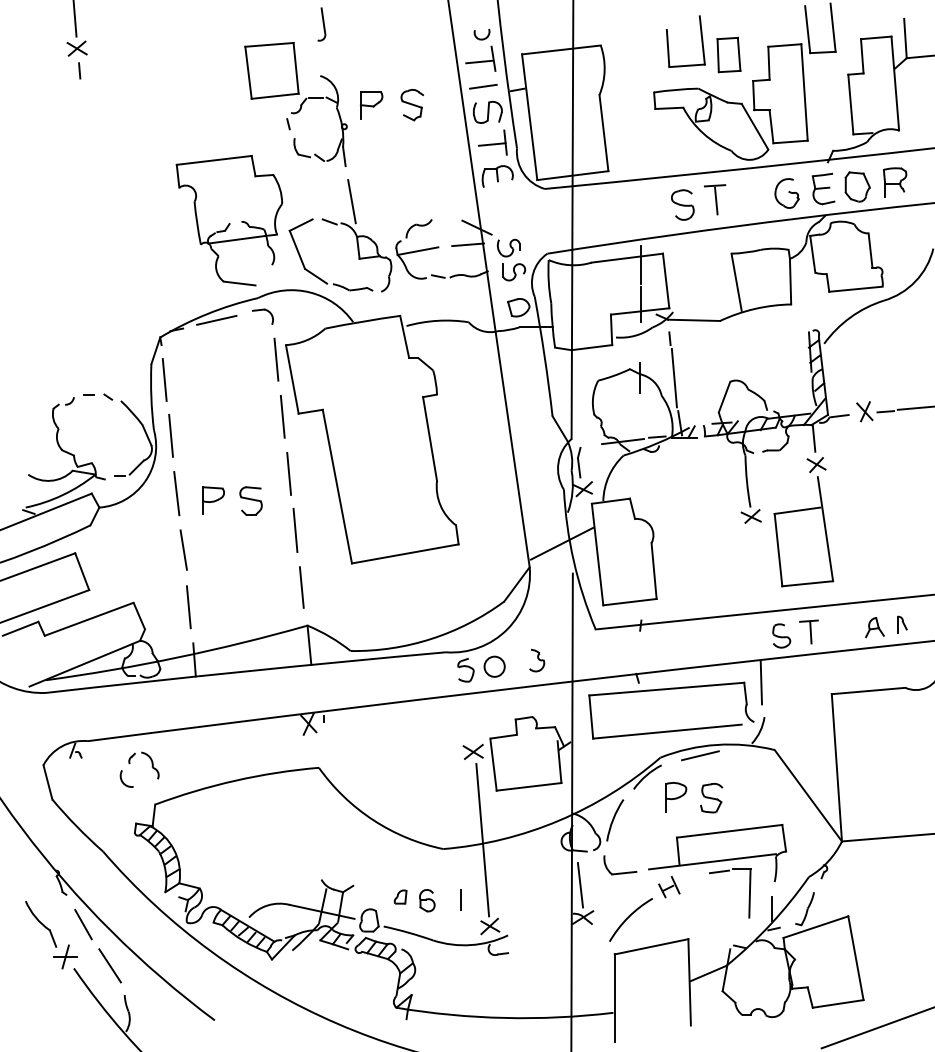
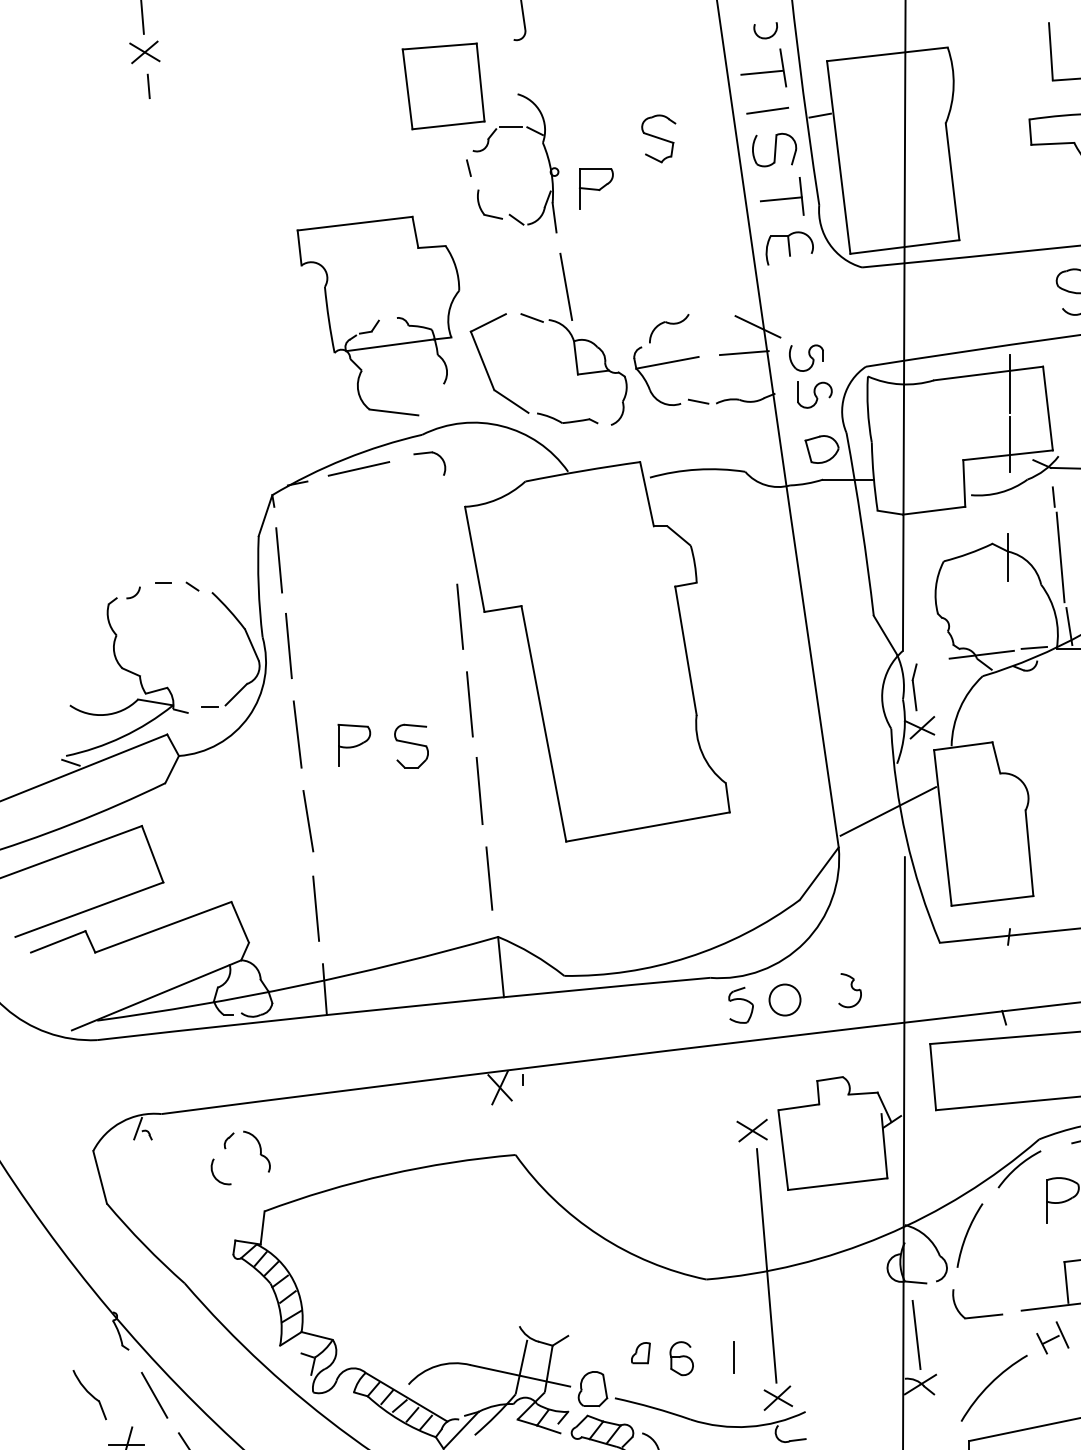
part: (371, 105) -> (596, 188), moved
line: (276, 359) -> (450, 528), removed
part: (41, 924) -> (90, 1395), size x0.7

